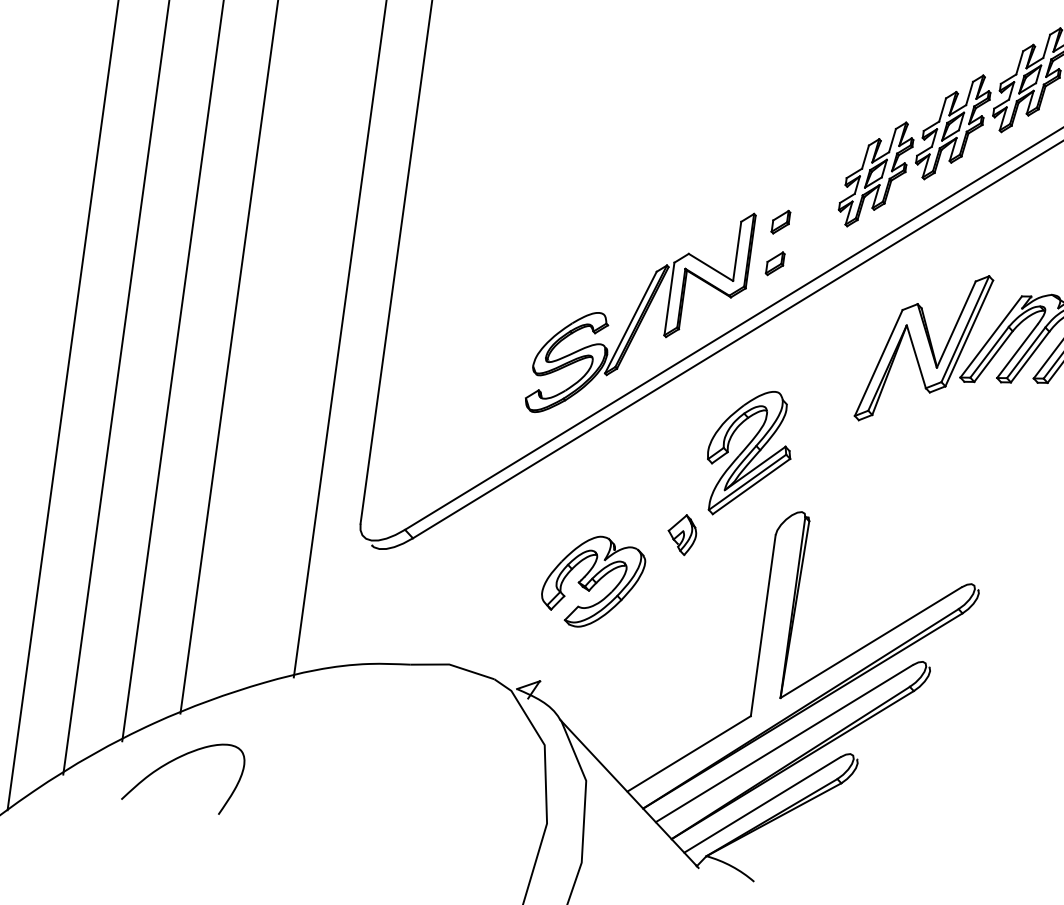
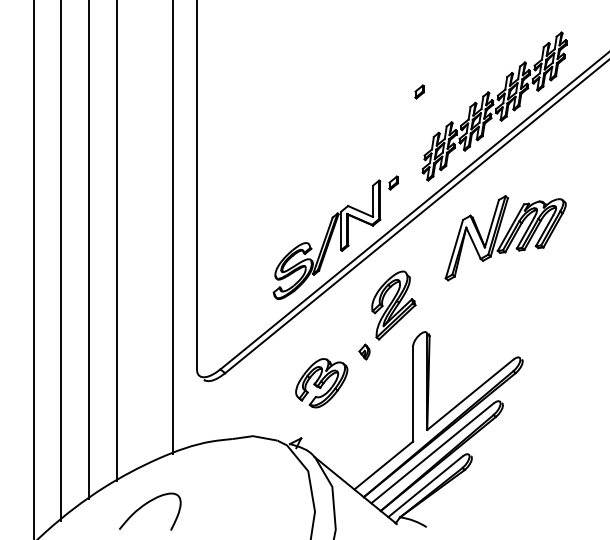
part: (775, 262) -> (419, 91), moved
part: (682, 533) -> (364, 351), size x0.7
curve: (176, 760) -> (145, 505), moved

